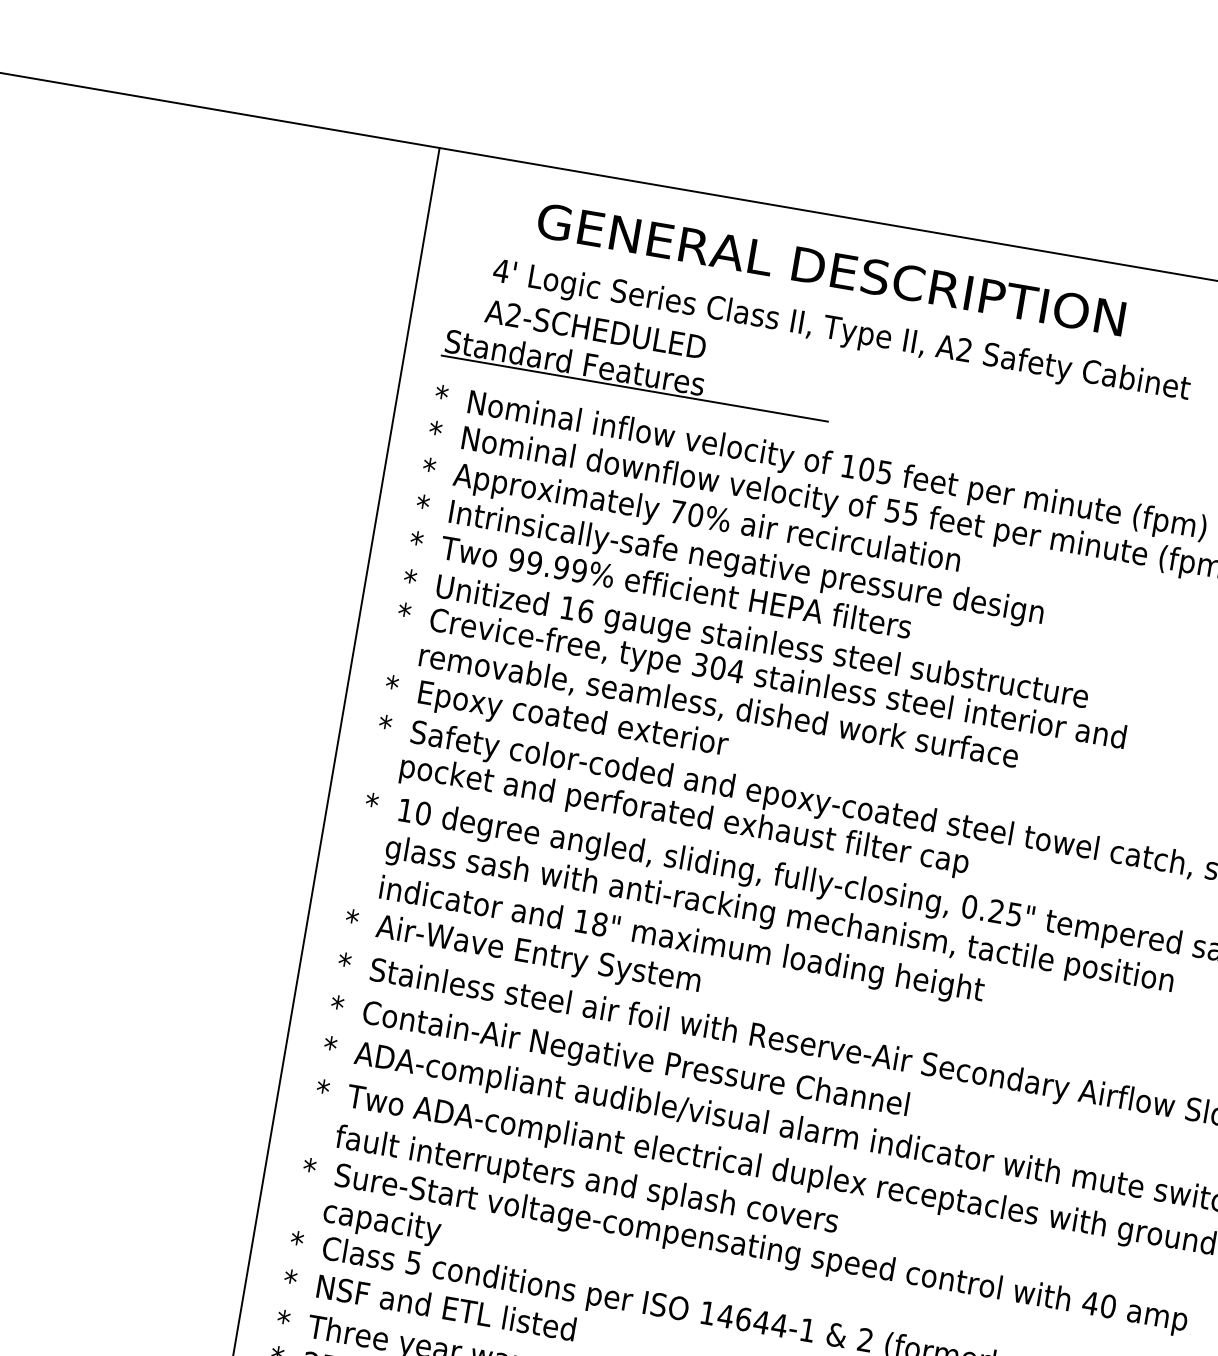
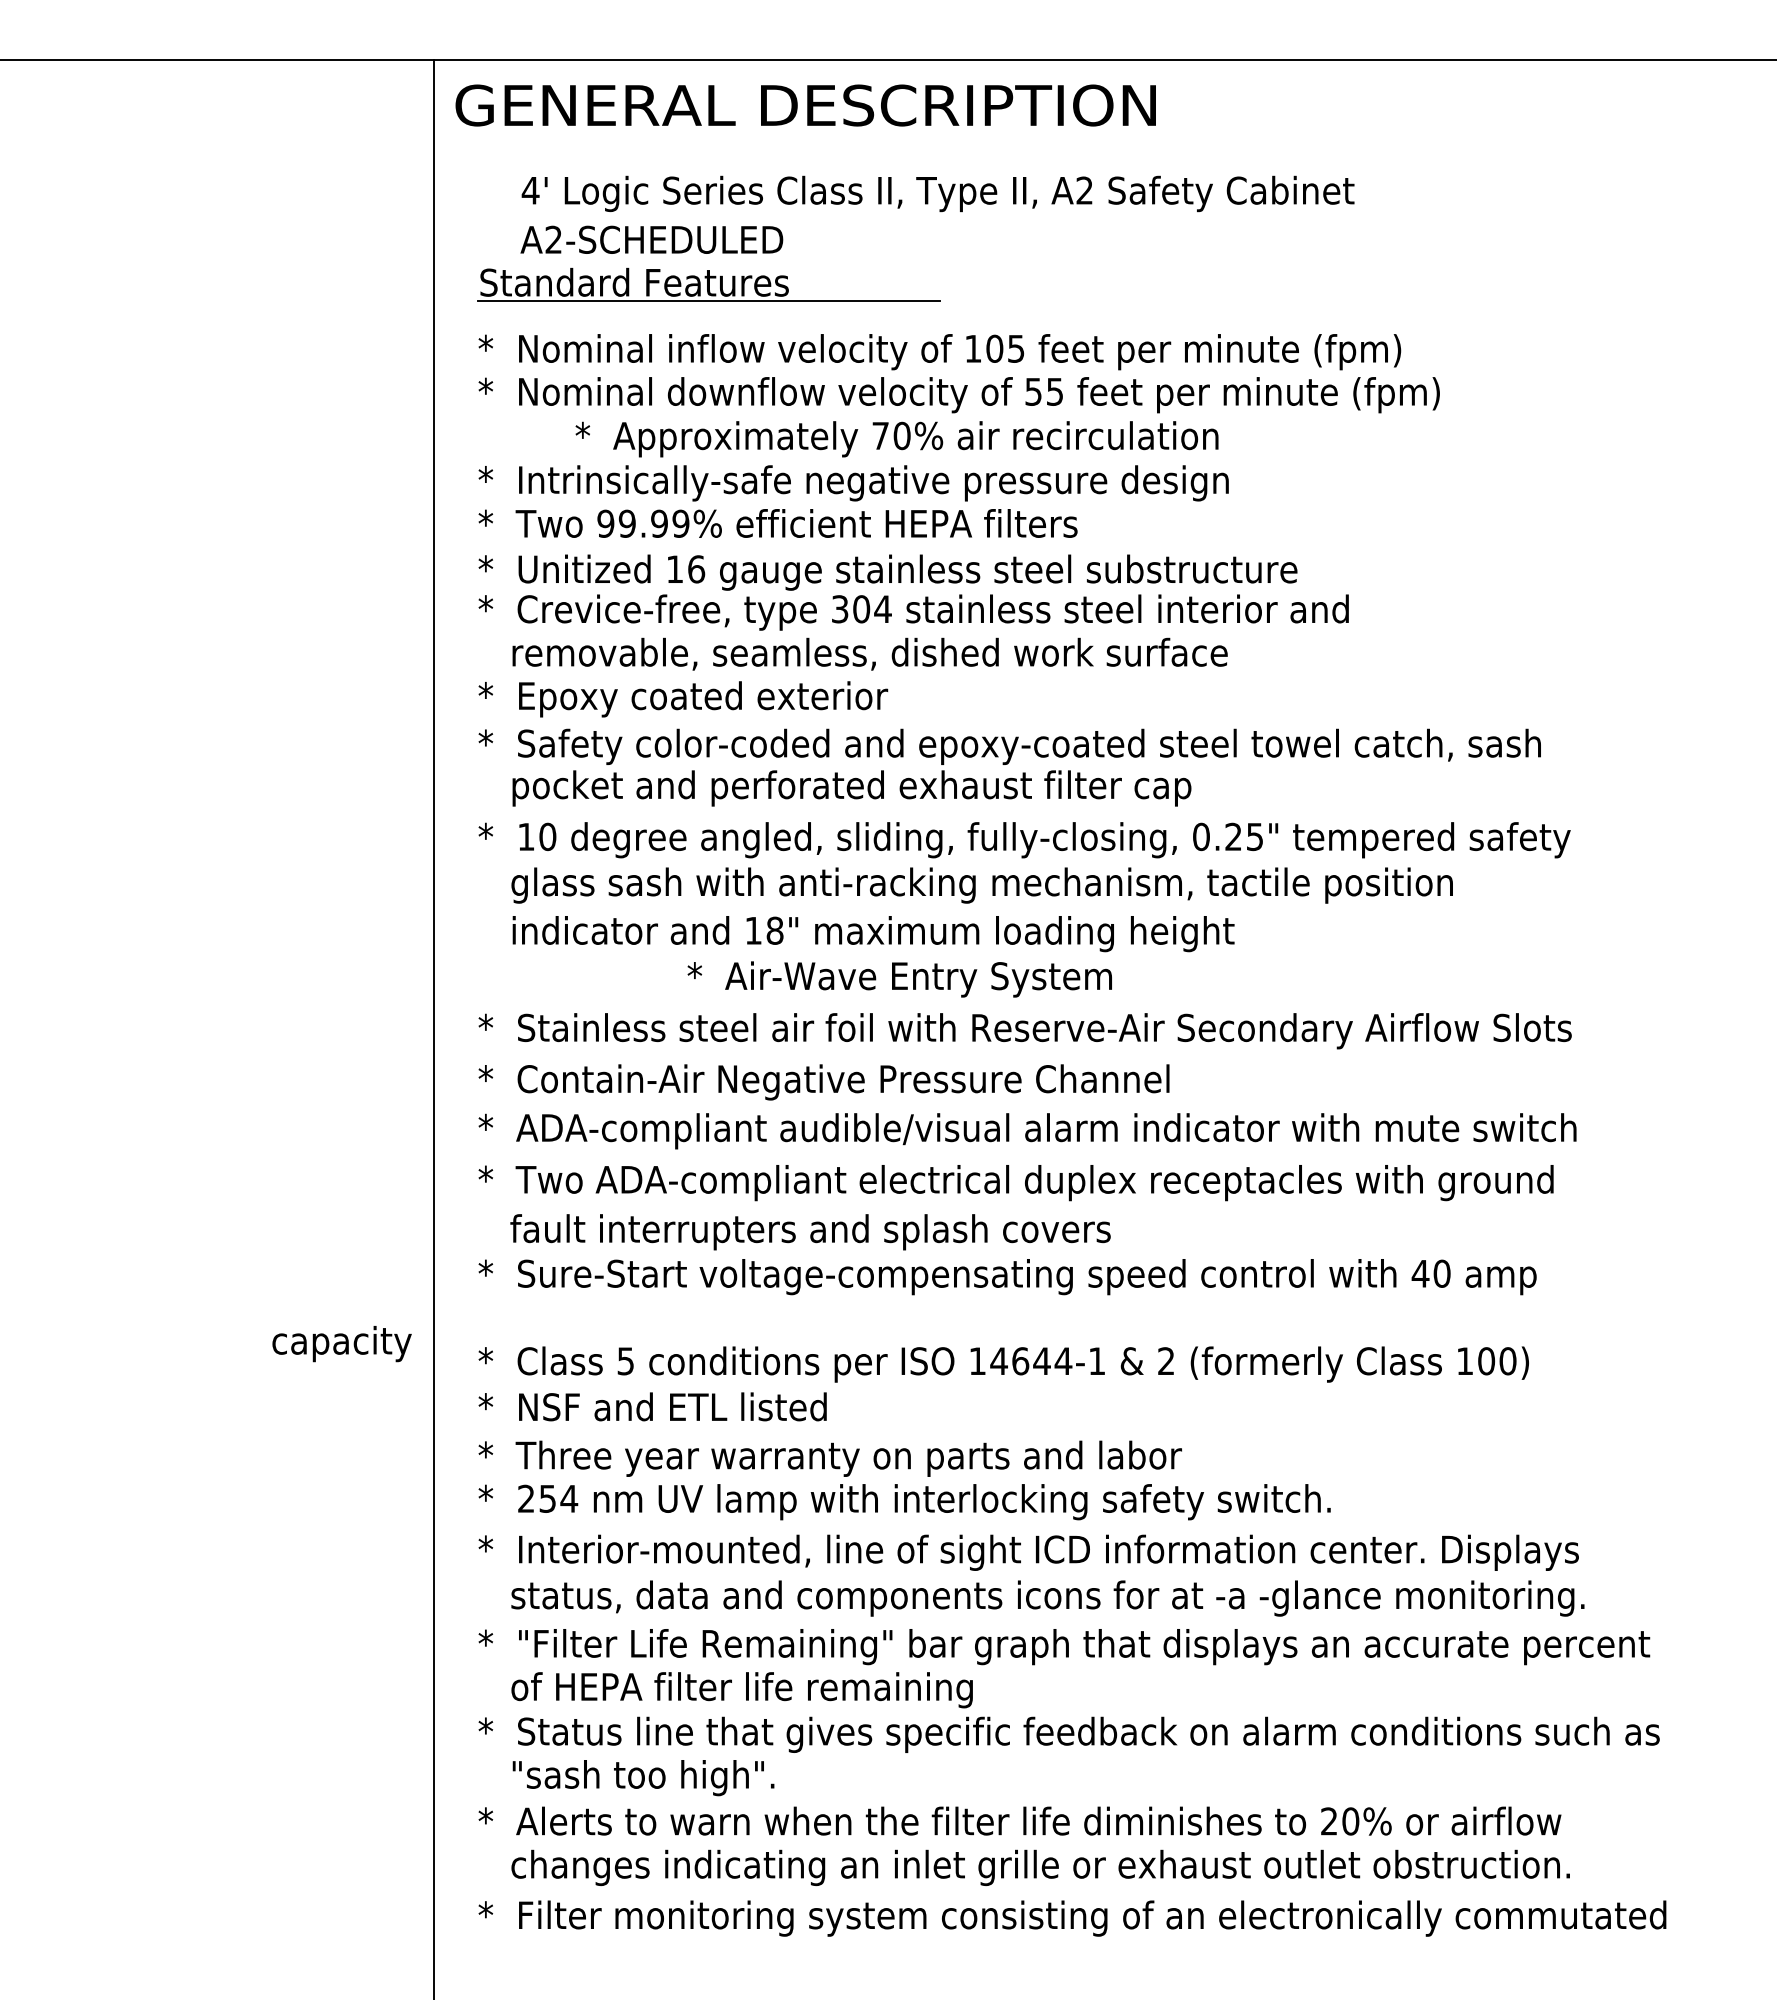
text: (830, 269) -> (805, 105), moved
text: (690, 517) -> (896, 439), moved
text: (522, 953) -> (899, 979), moved
text: (381, 1223) -> (341, 1344), moved

